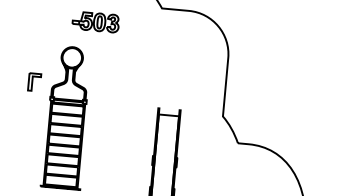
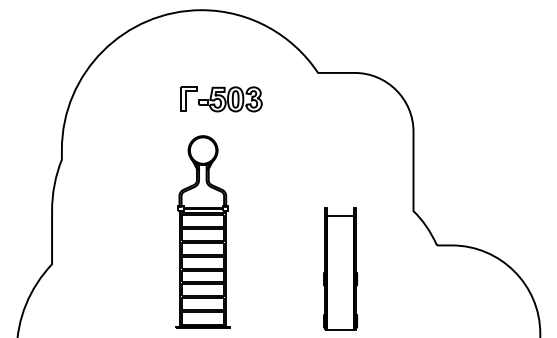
part: (34, 81) -> (188, 98), moved

